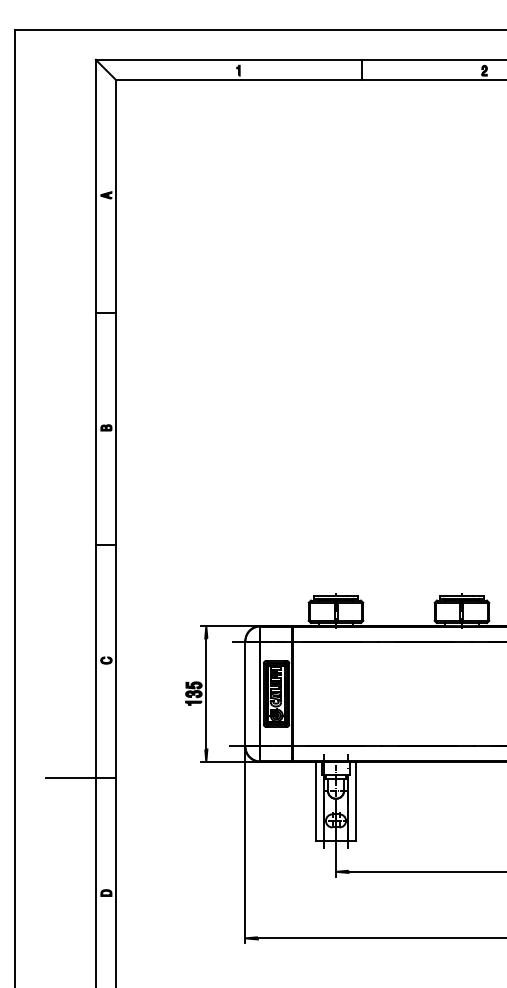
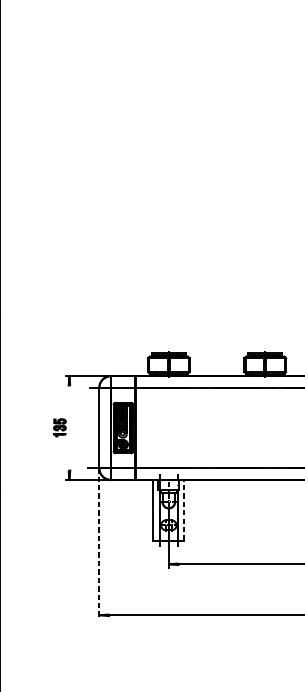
line: (206, 693) -> (69, 427), removed
line: (356, 801) -> (184, 510), solid -> dashed
line: (245, 844) -> (99, 543), solid -> dashed

